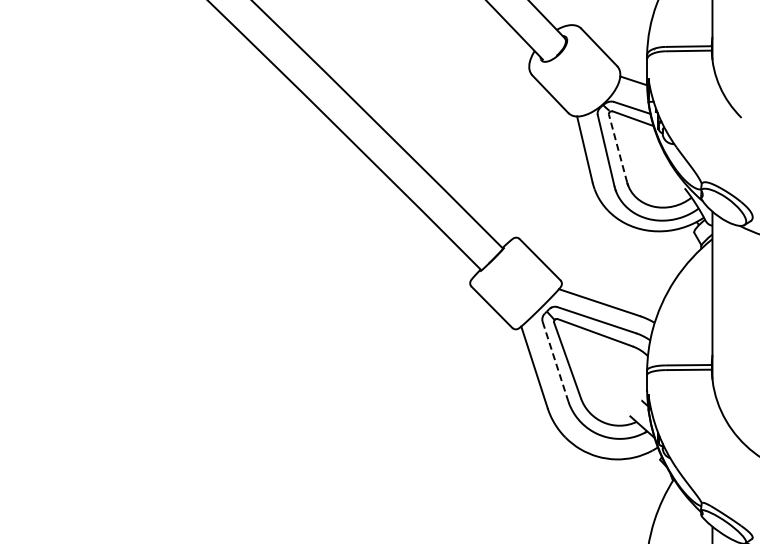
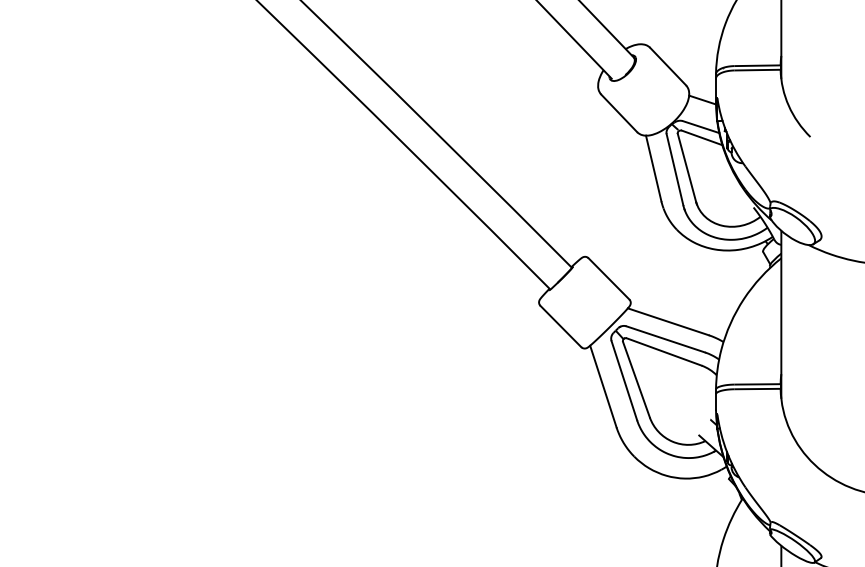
line: (617, 148) -> (686, 167), dashed -> solid
line: (555, 361) -> (624, 380), dashed -> solid

